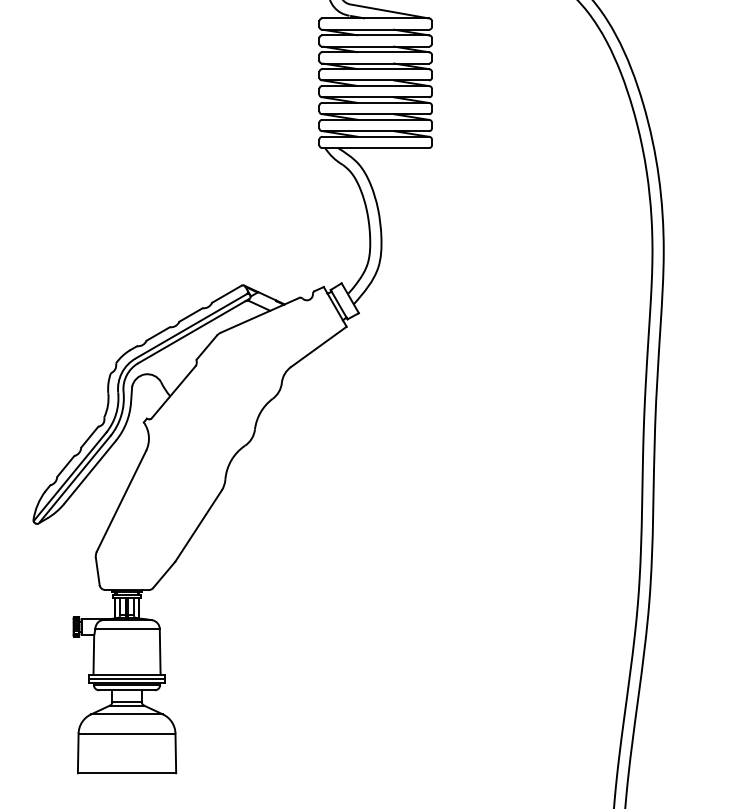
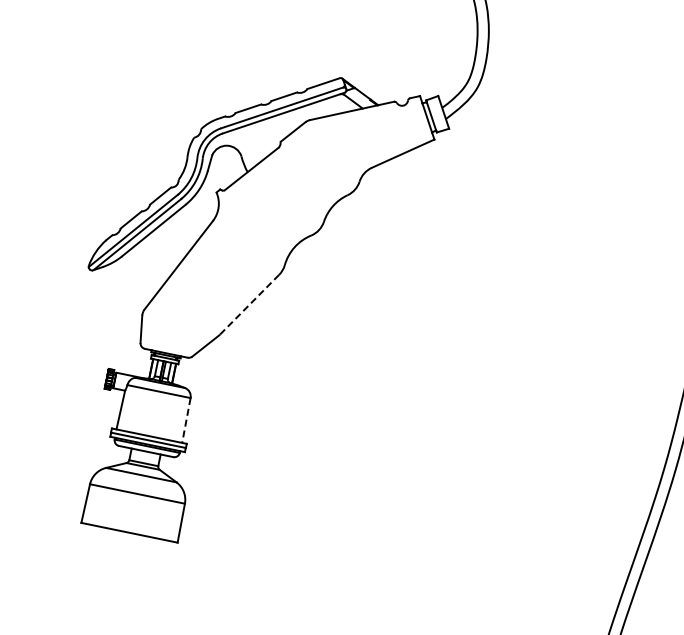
line: (198, 526) -> (249, 305), solid -> dashed
line: (160, 651) -> (186, 420), solid -> dashed

